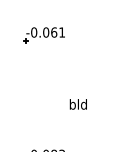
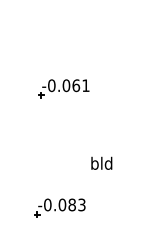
part: (43, 34) -> (63, 88), moved
text: (78, 103) -> (101, 162), moved

